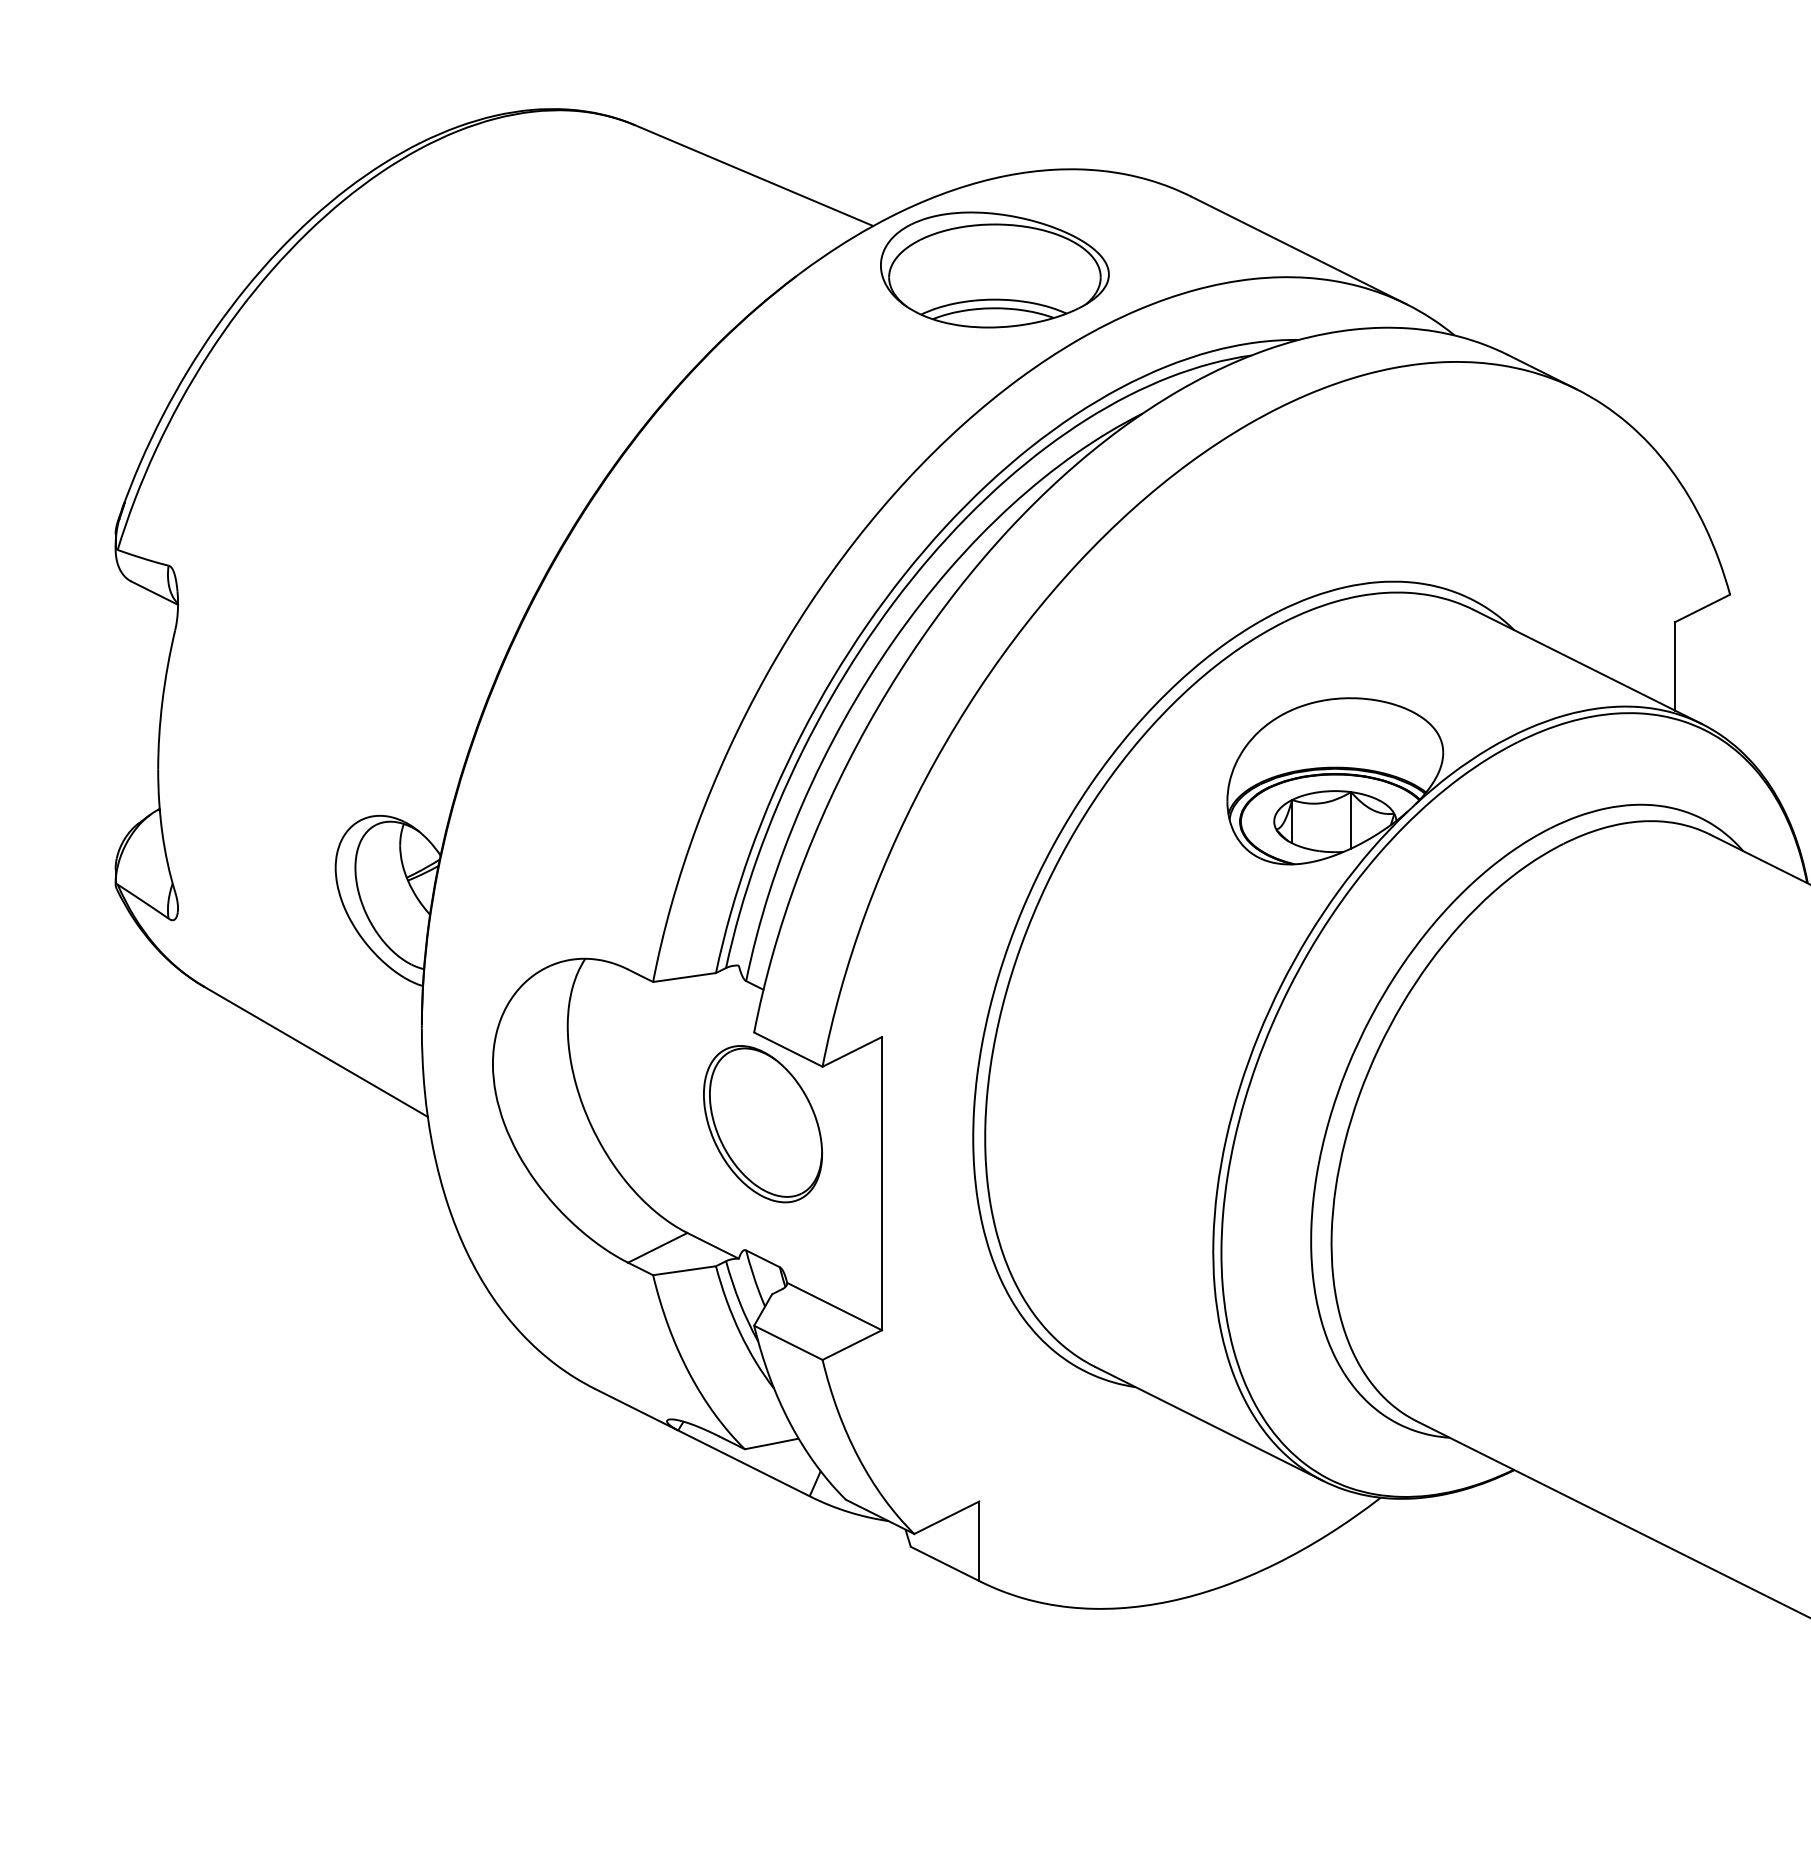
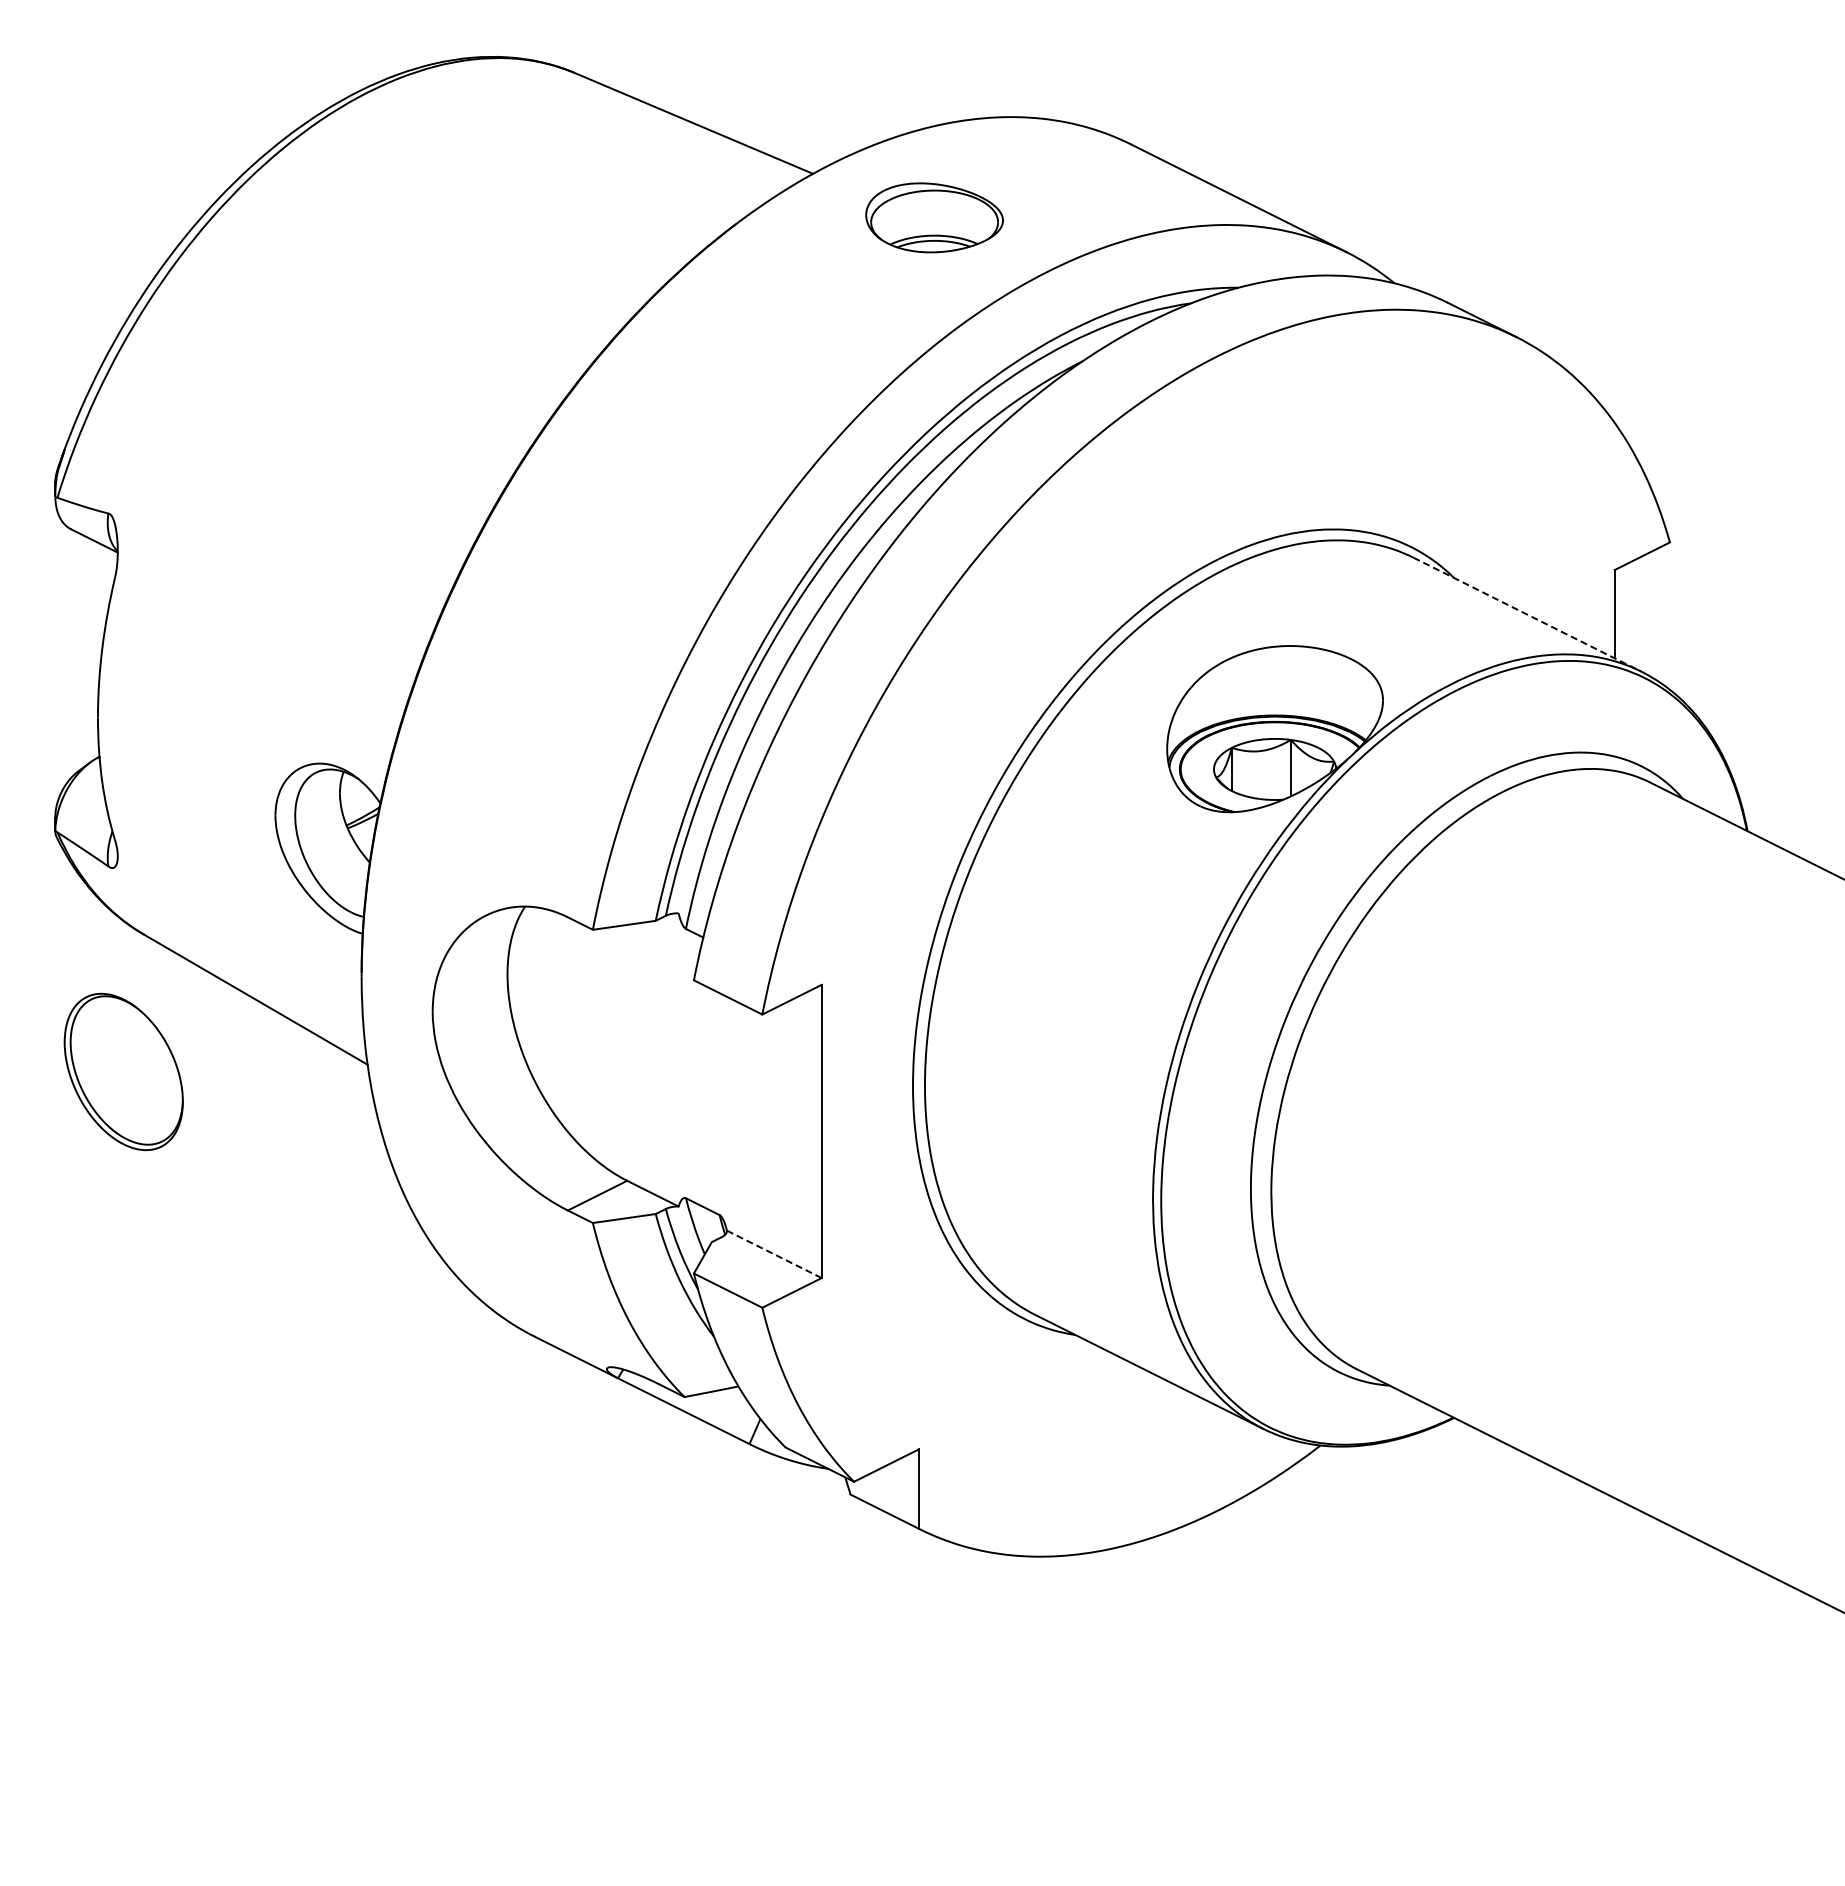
part: (994, 269) -> (934, 217), size x0.6
line: (1587, 666) -> (1527, 614), solid -> dashed
part: (762, 1123) -> (123, 1071), moved
line: (834, 1306) -> (774, 1254), solid -> dashed

